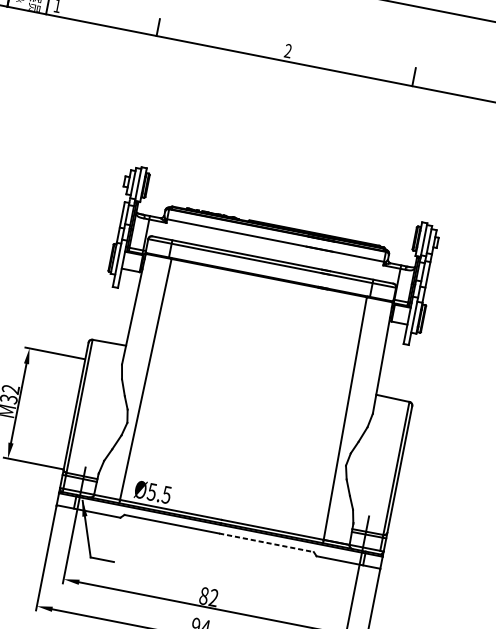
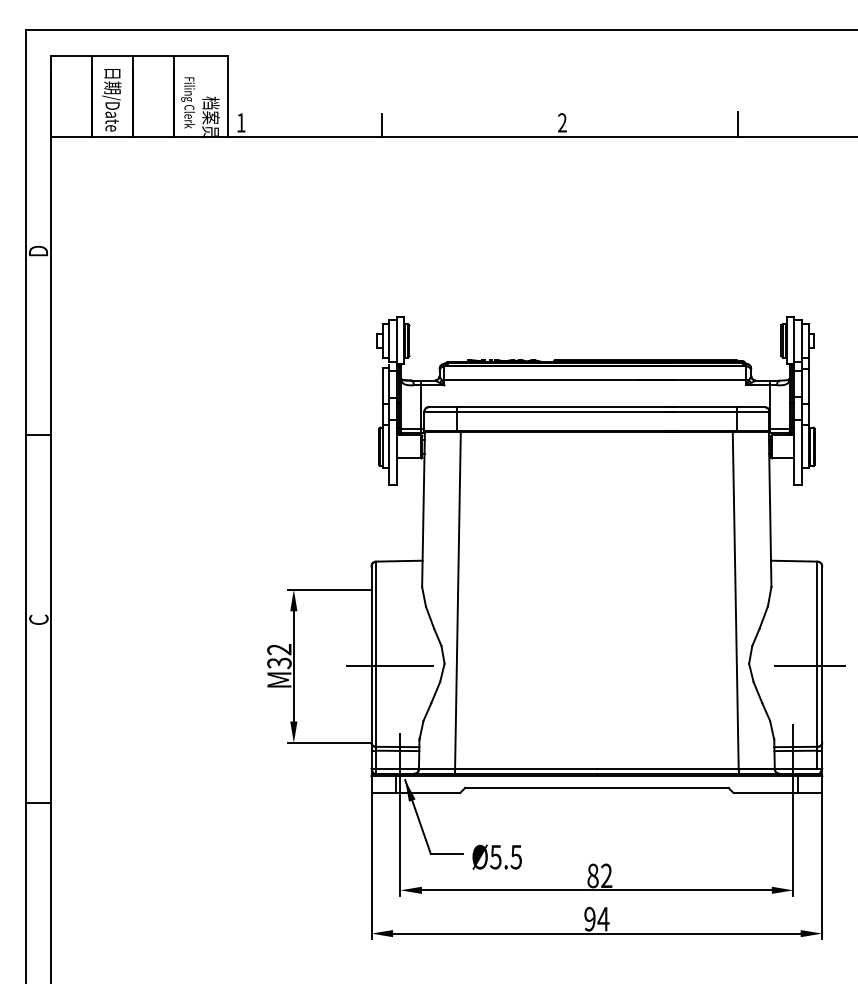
line: (88, 417) -> (390, 666), added
line: (388, 476) -> (809, 666), added
text: (152, 491) -> (496, 856), moved
line: (266, 543) -> (662, 788), dashed -> solid

